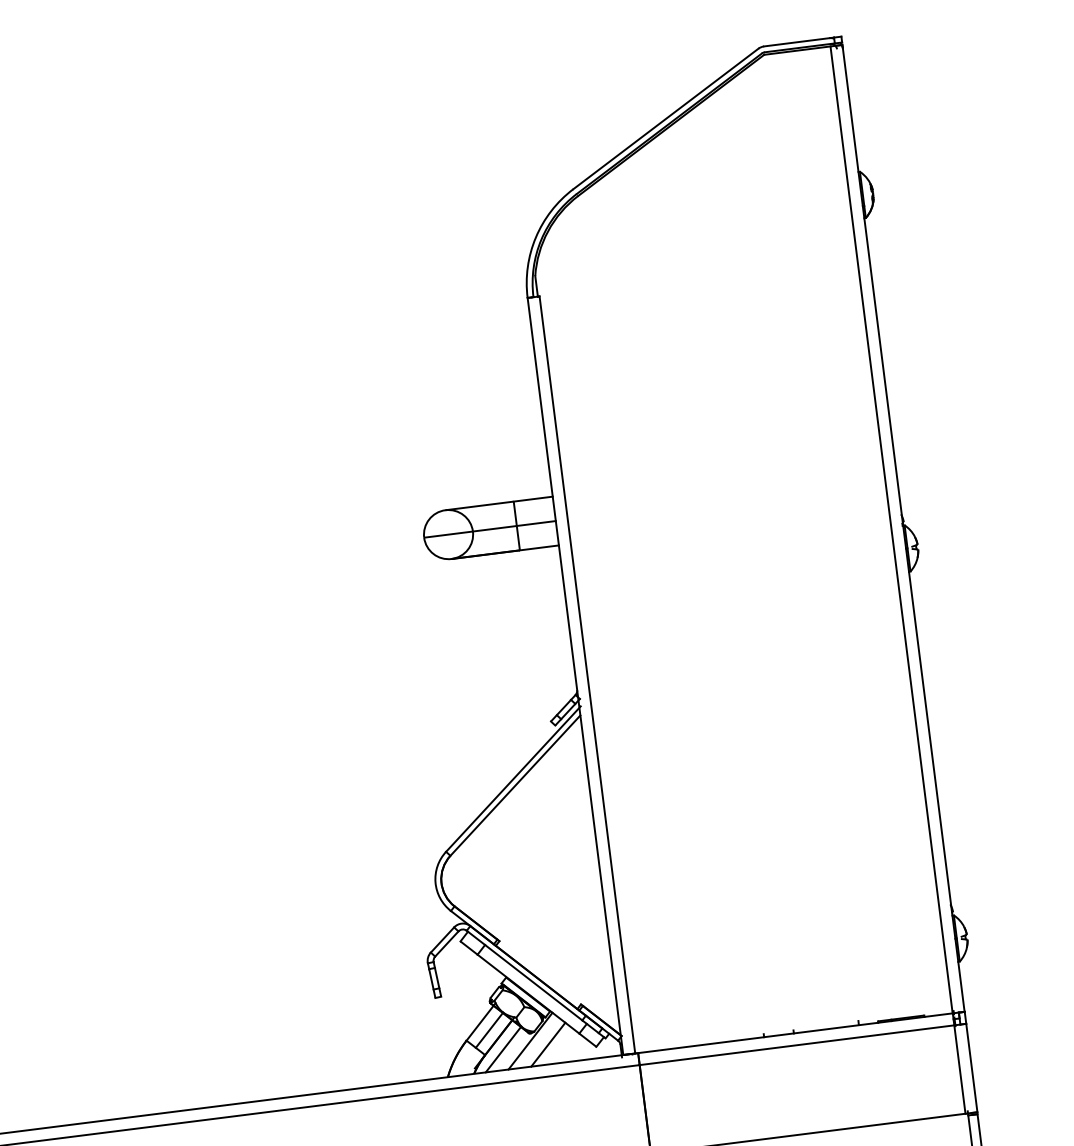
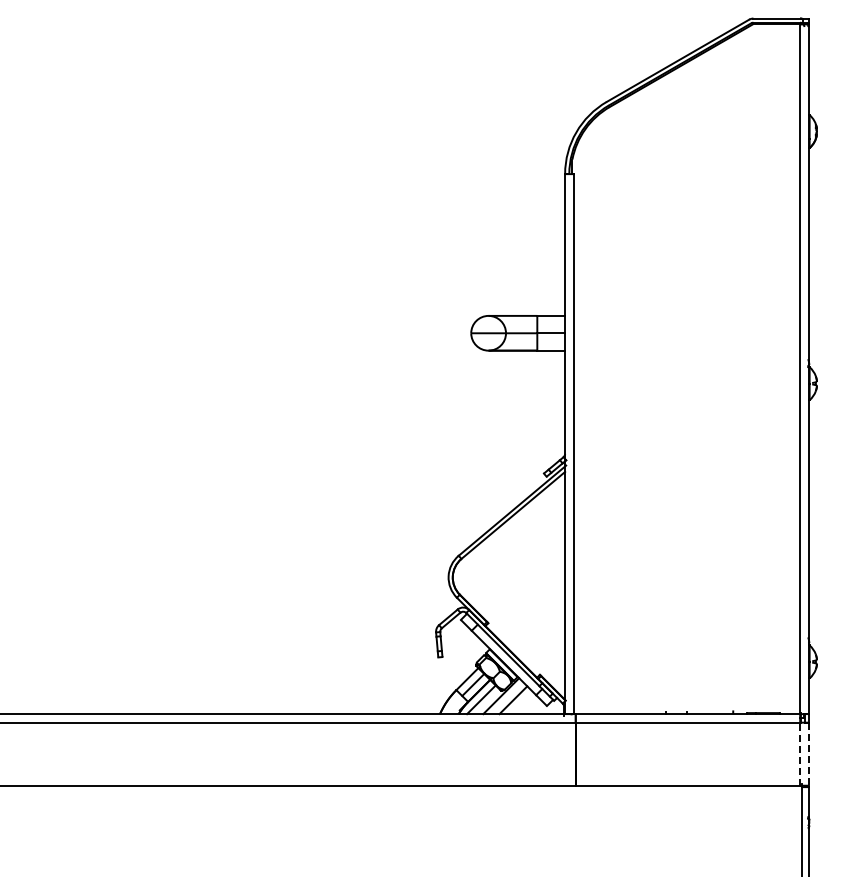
line: (971, 1068) -> (808, 754), solid -> dashed
line: (960, 1069) -> (800, 754), solid -> dashed

